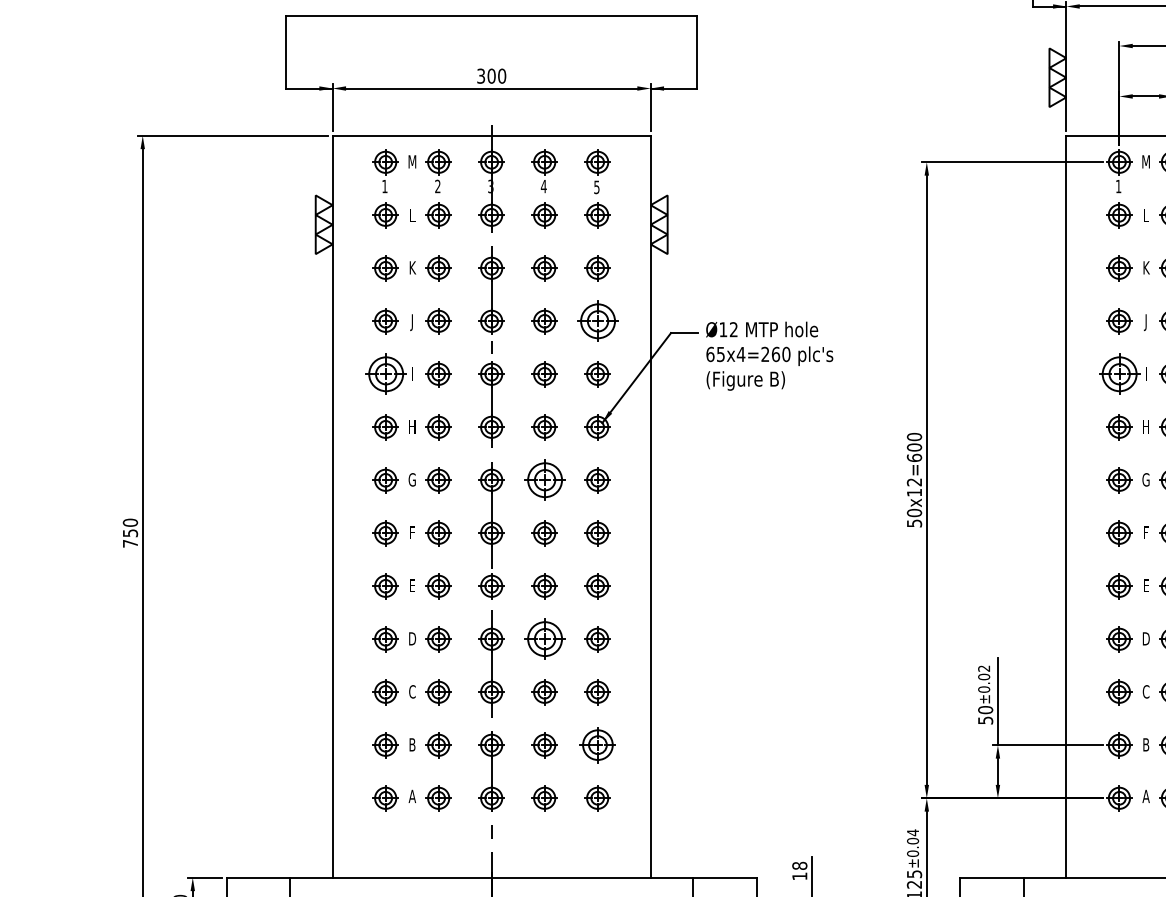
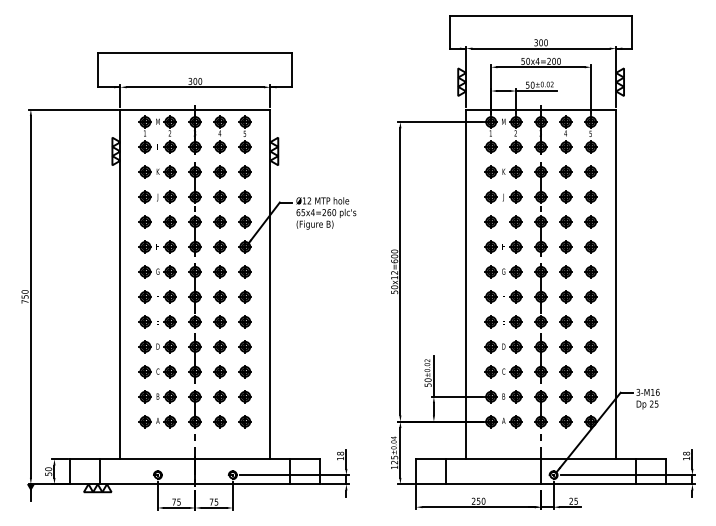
part: (596, 320) -> (244, 196), size x0.62
part: (383, 373) -> (144, 221), size x0.62
part: (1117, 373) -> (490, 221), size x0.62
part: (542, 479) -> (219, 271), size x0.62
part: (542, 638) -> (219, 346), size x0.62
part: (596, 744) -> (244, 396), size x0.71

